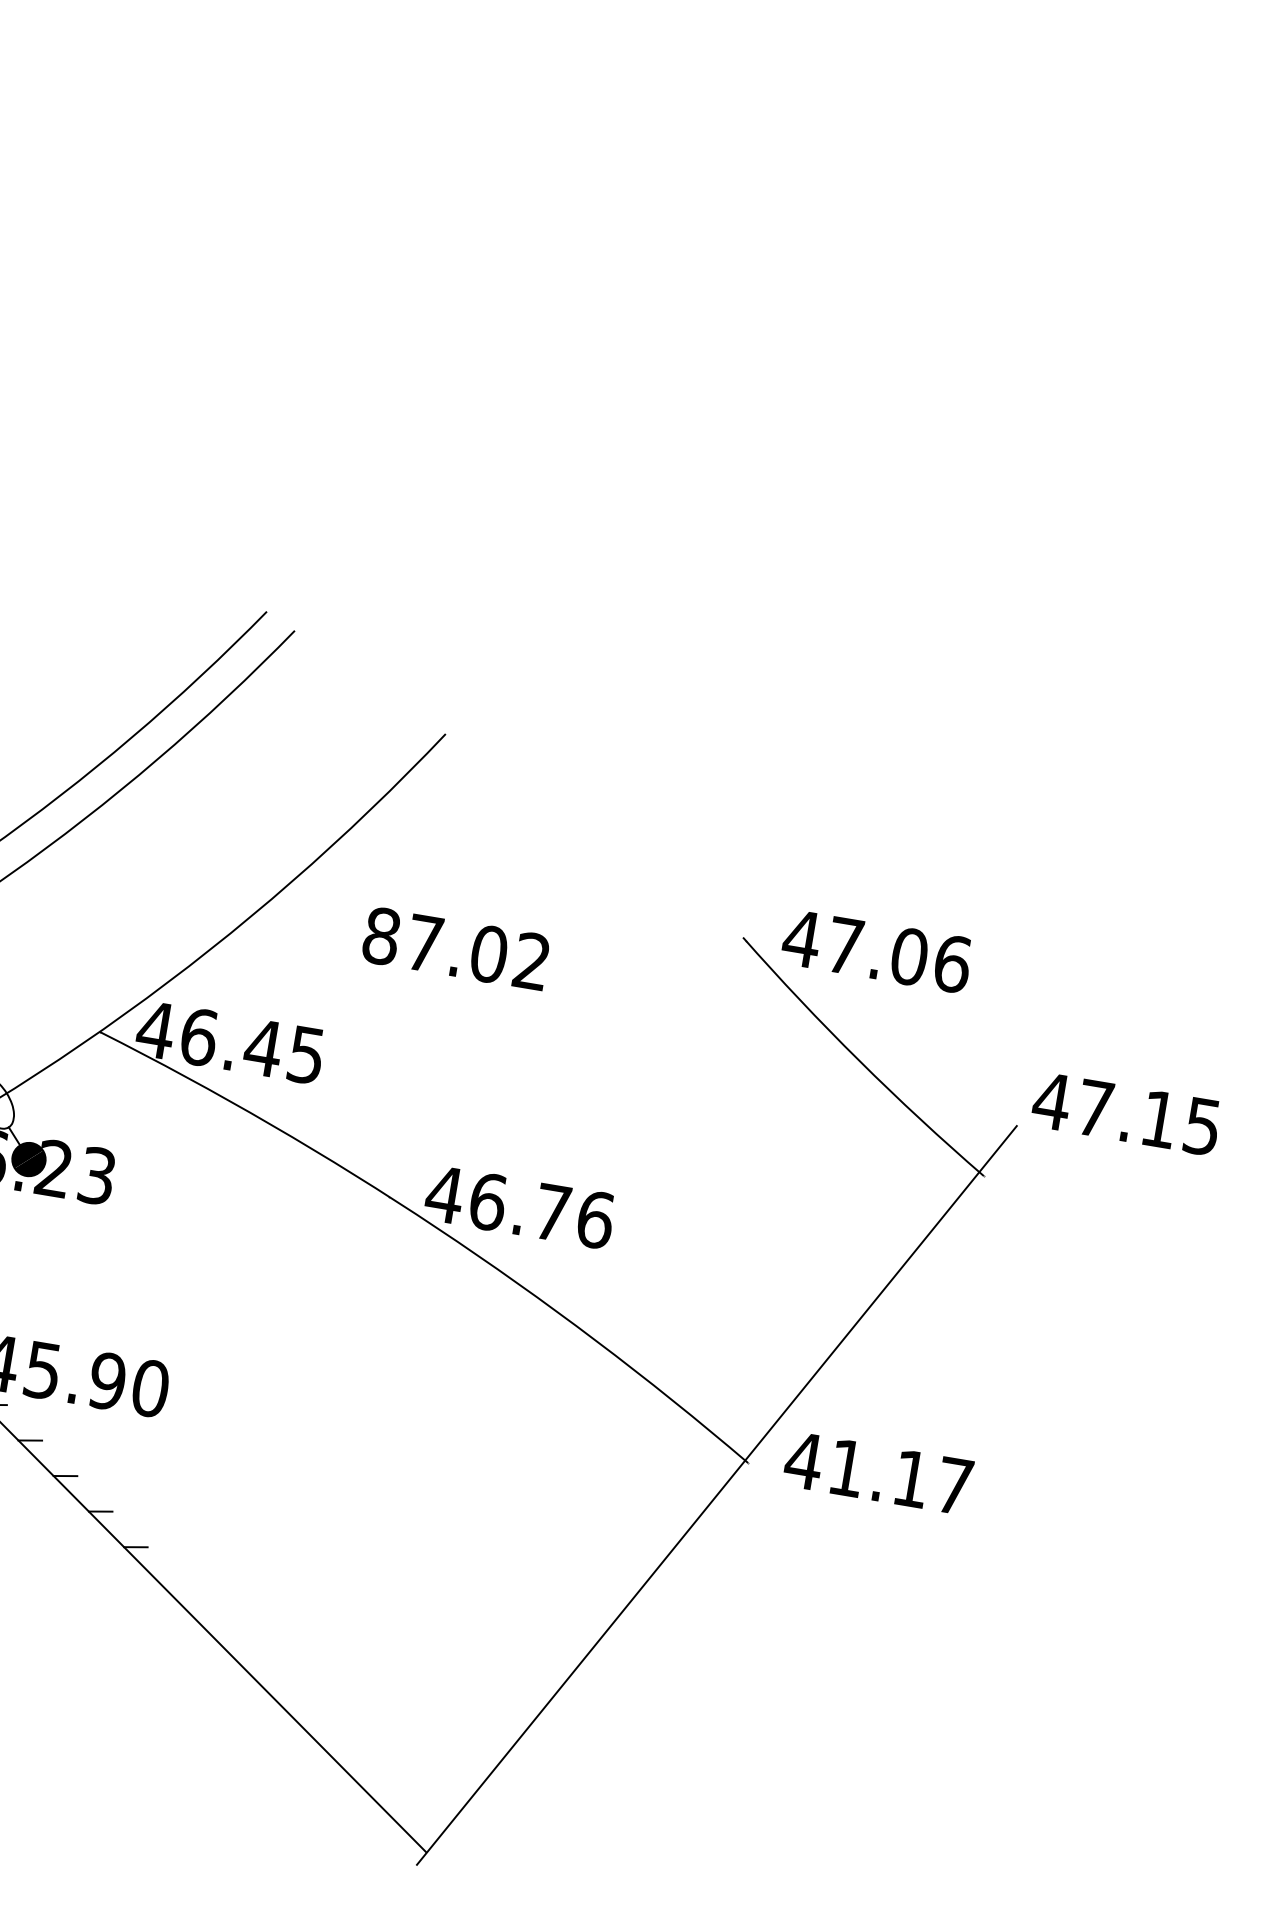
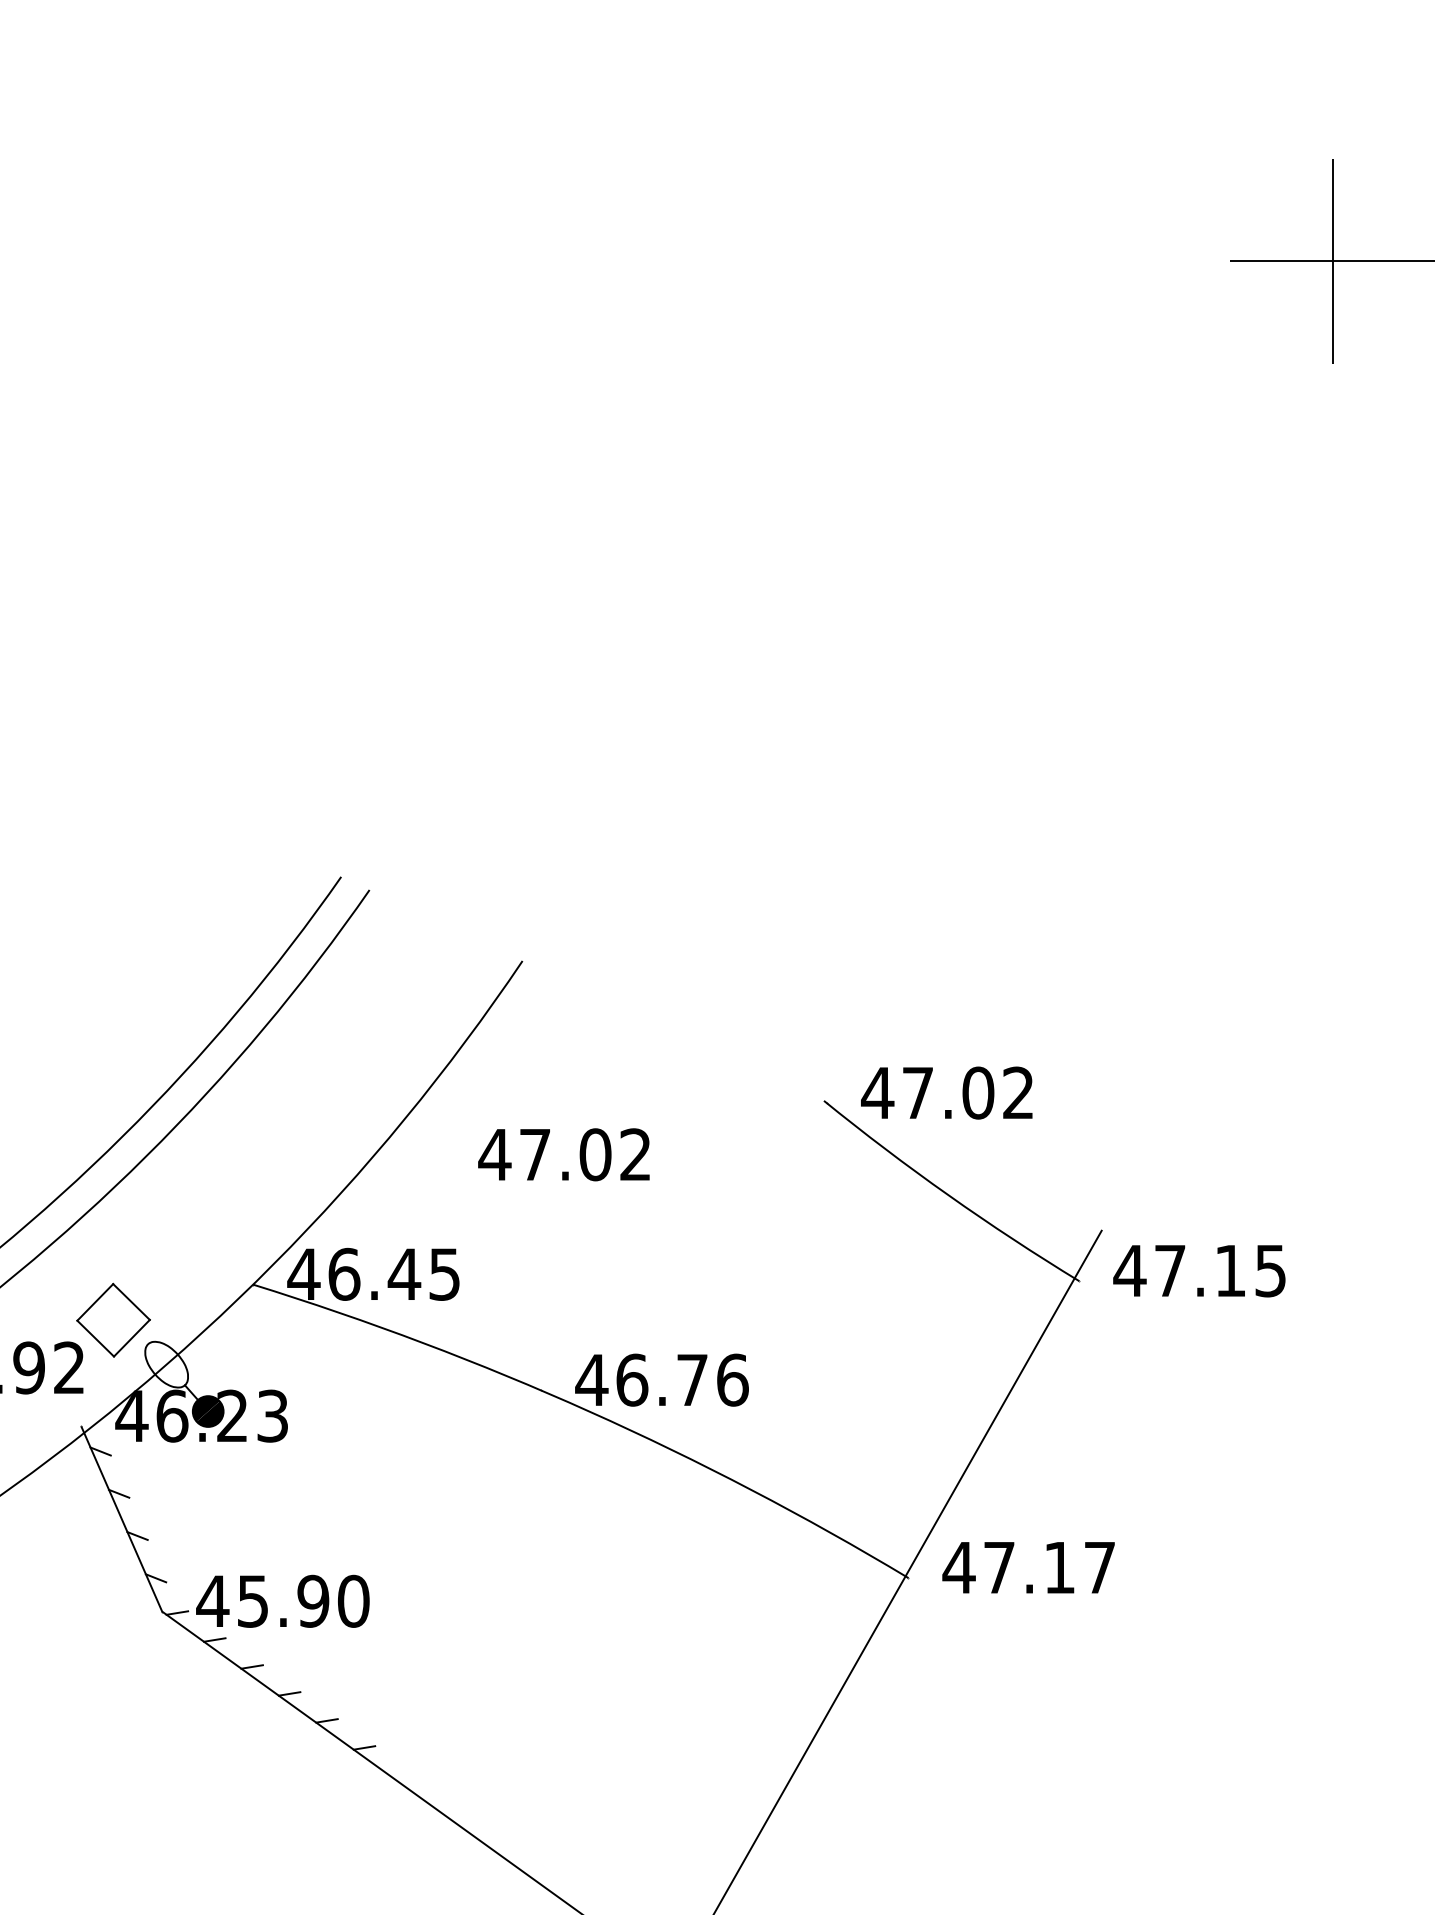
text: (381, 935) -> (494, 1154), 87.02 -> 47.02
text: (952, 963) -> (1018, 1092), 47.06 -> 47.02
text: (1126, 1114) -> (1199, 1271), moved
text: (847, 1467) -> (999, 1567), 41.17 -> 47.17

